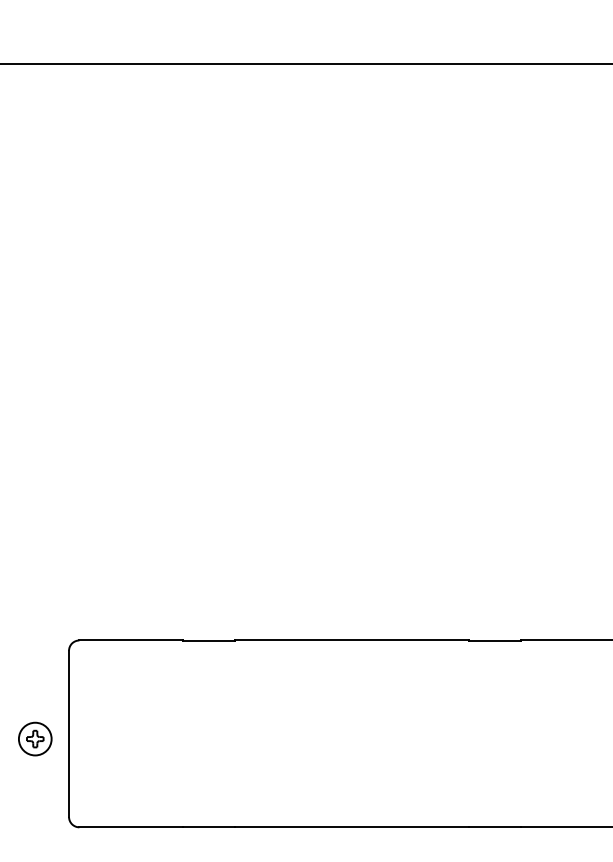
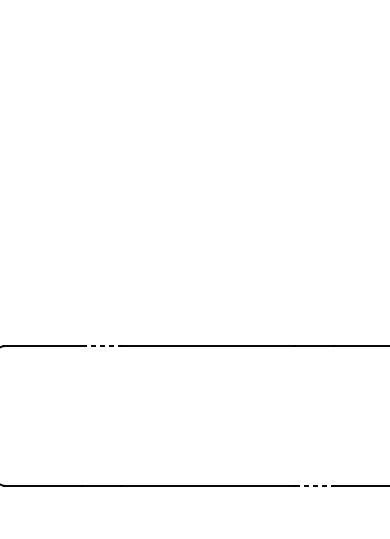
line: (209, 640) -> (101, 346), solid -> dashed
line: (494, 827) -> (314, 485), solid -> dashed

